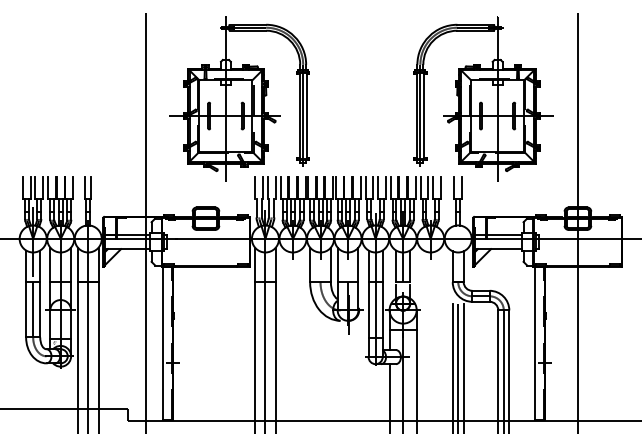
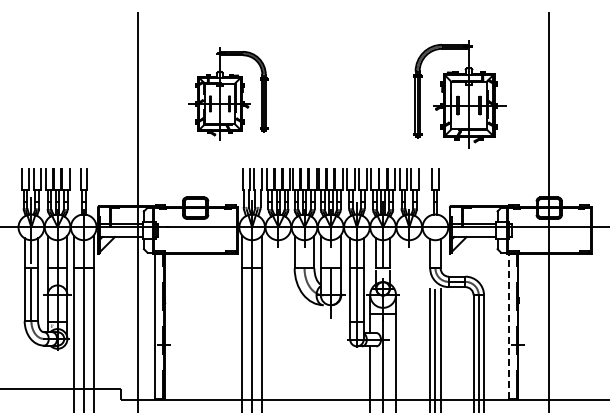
part: (239, 98) -> (227, 93), size x0.6
part: (483, 98) -> (459, 93), size x0.7
line: (535, 343) -> (508, 326), solid -> dashed

